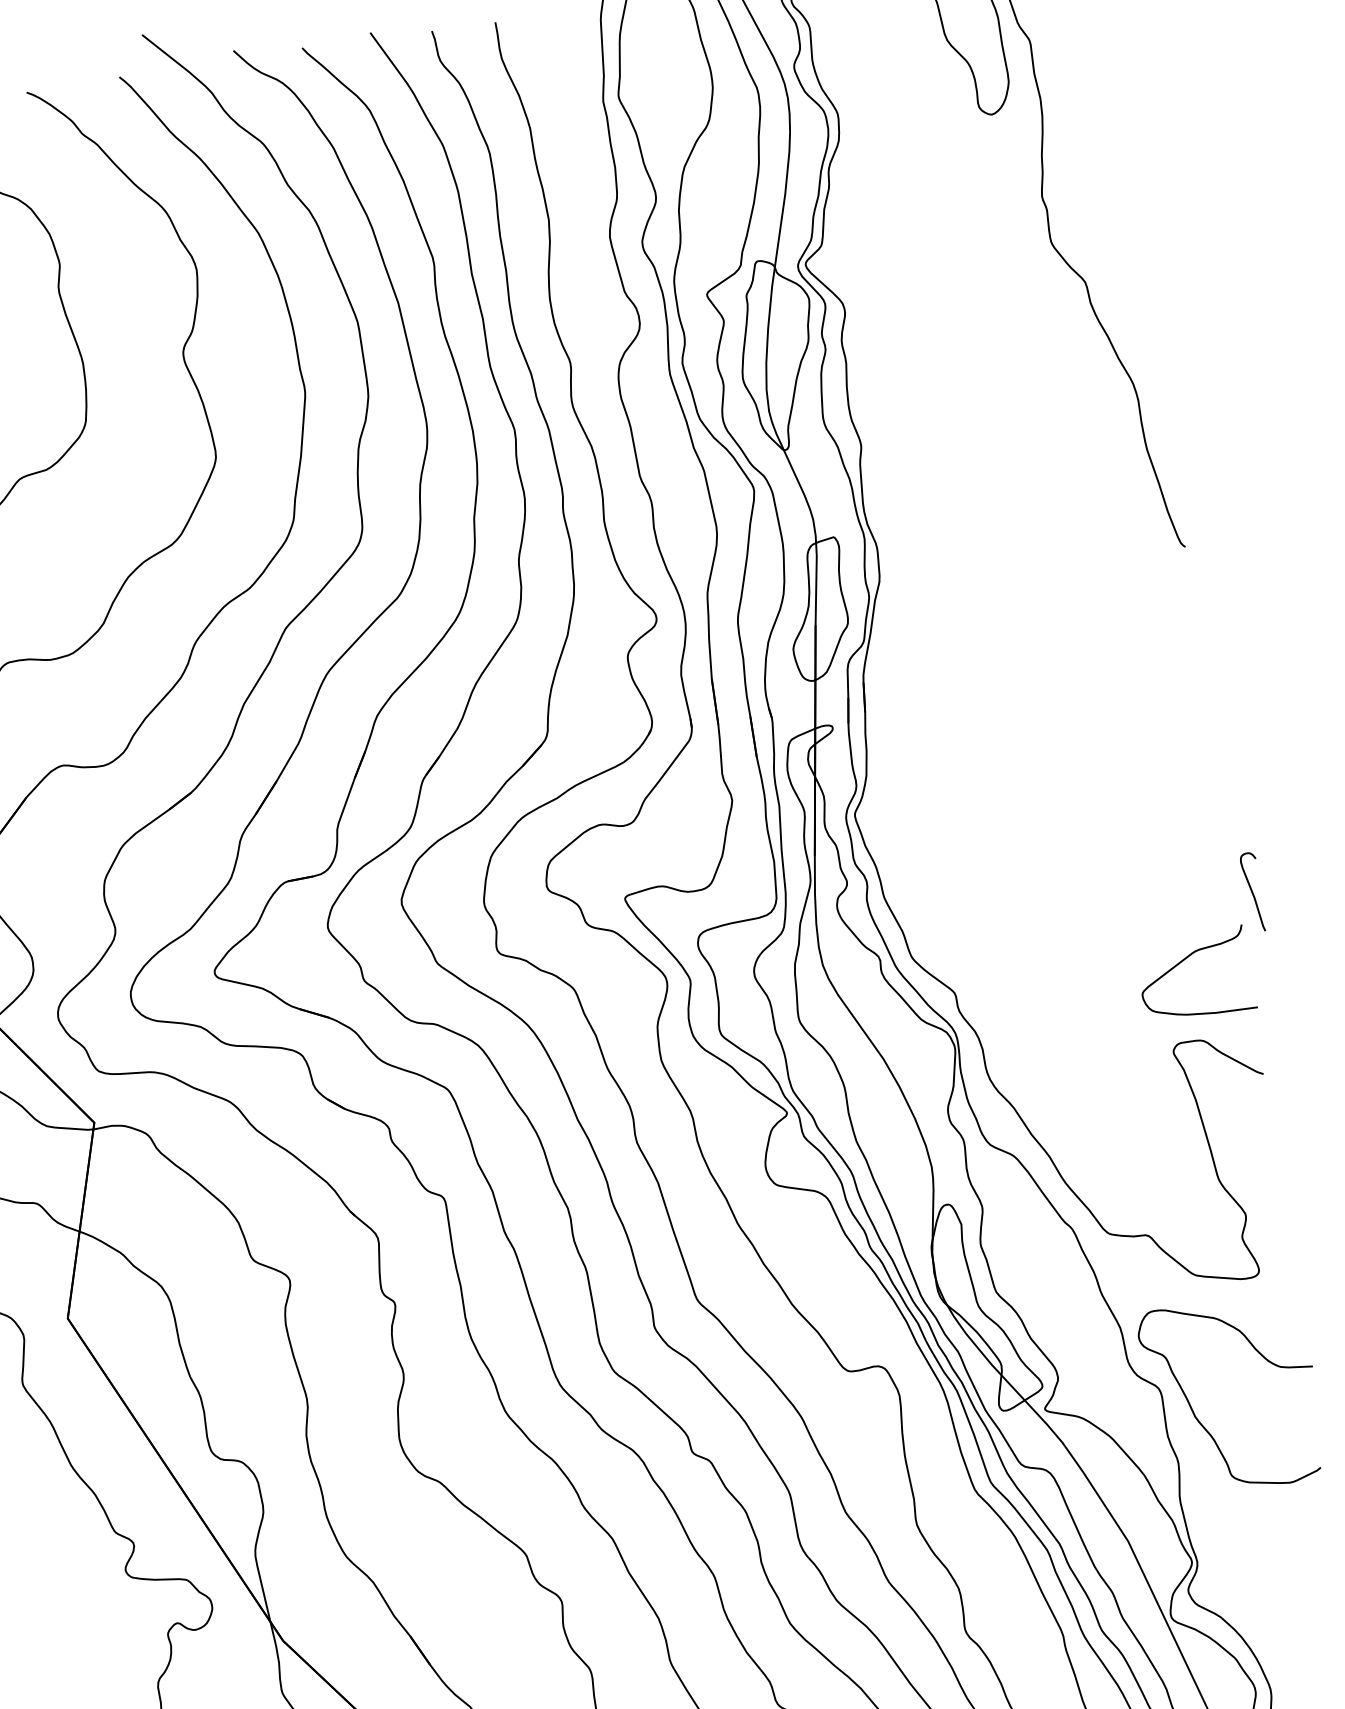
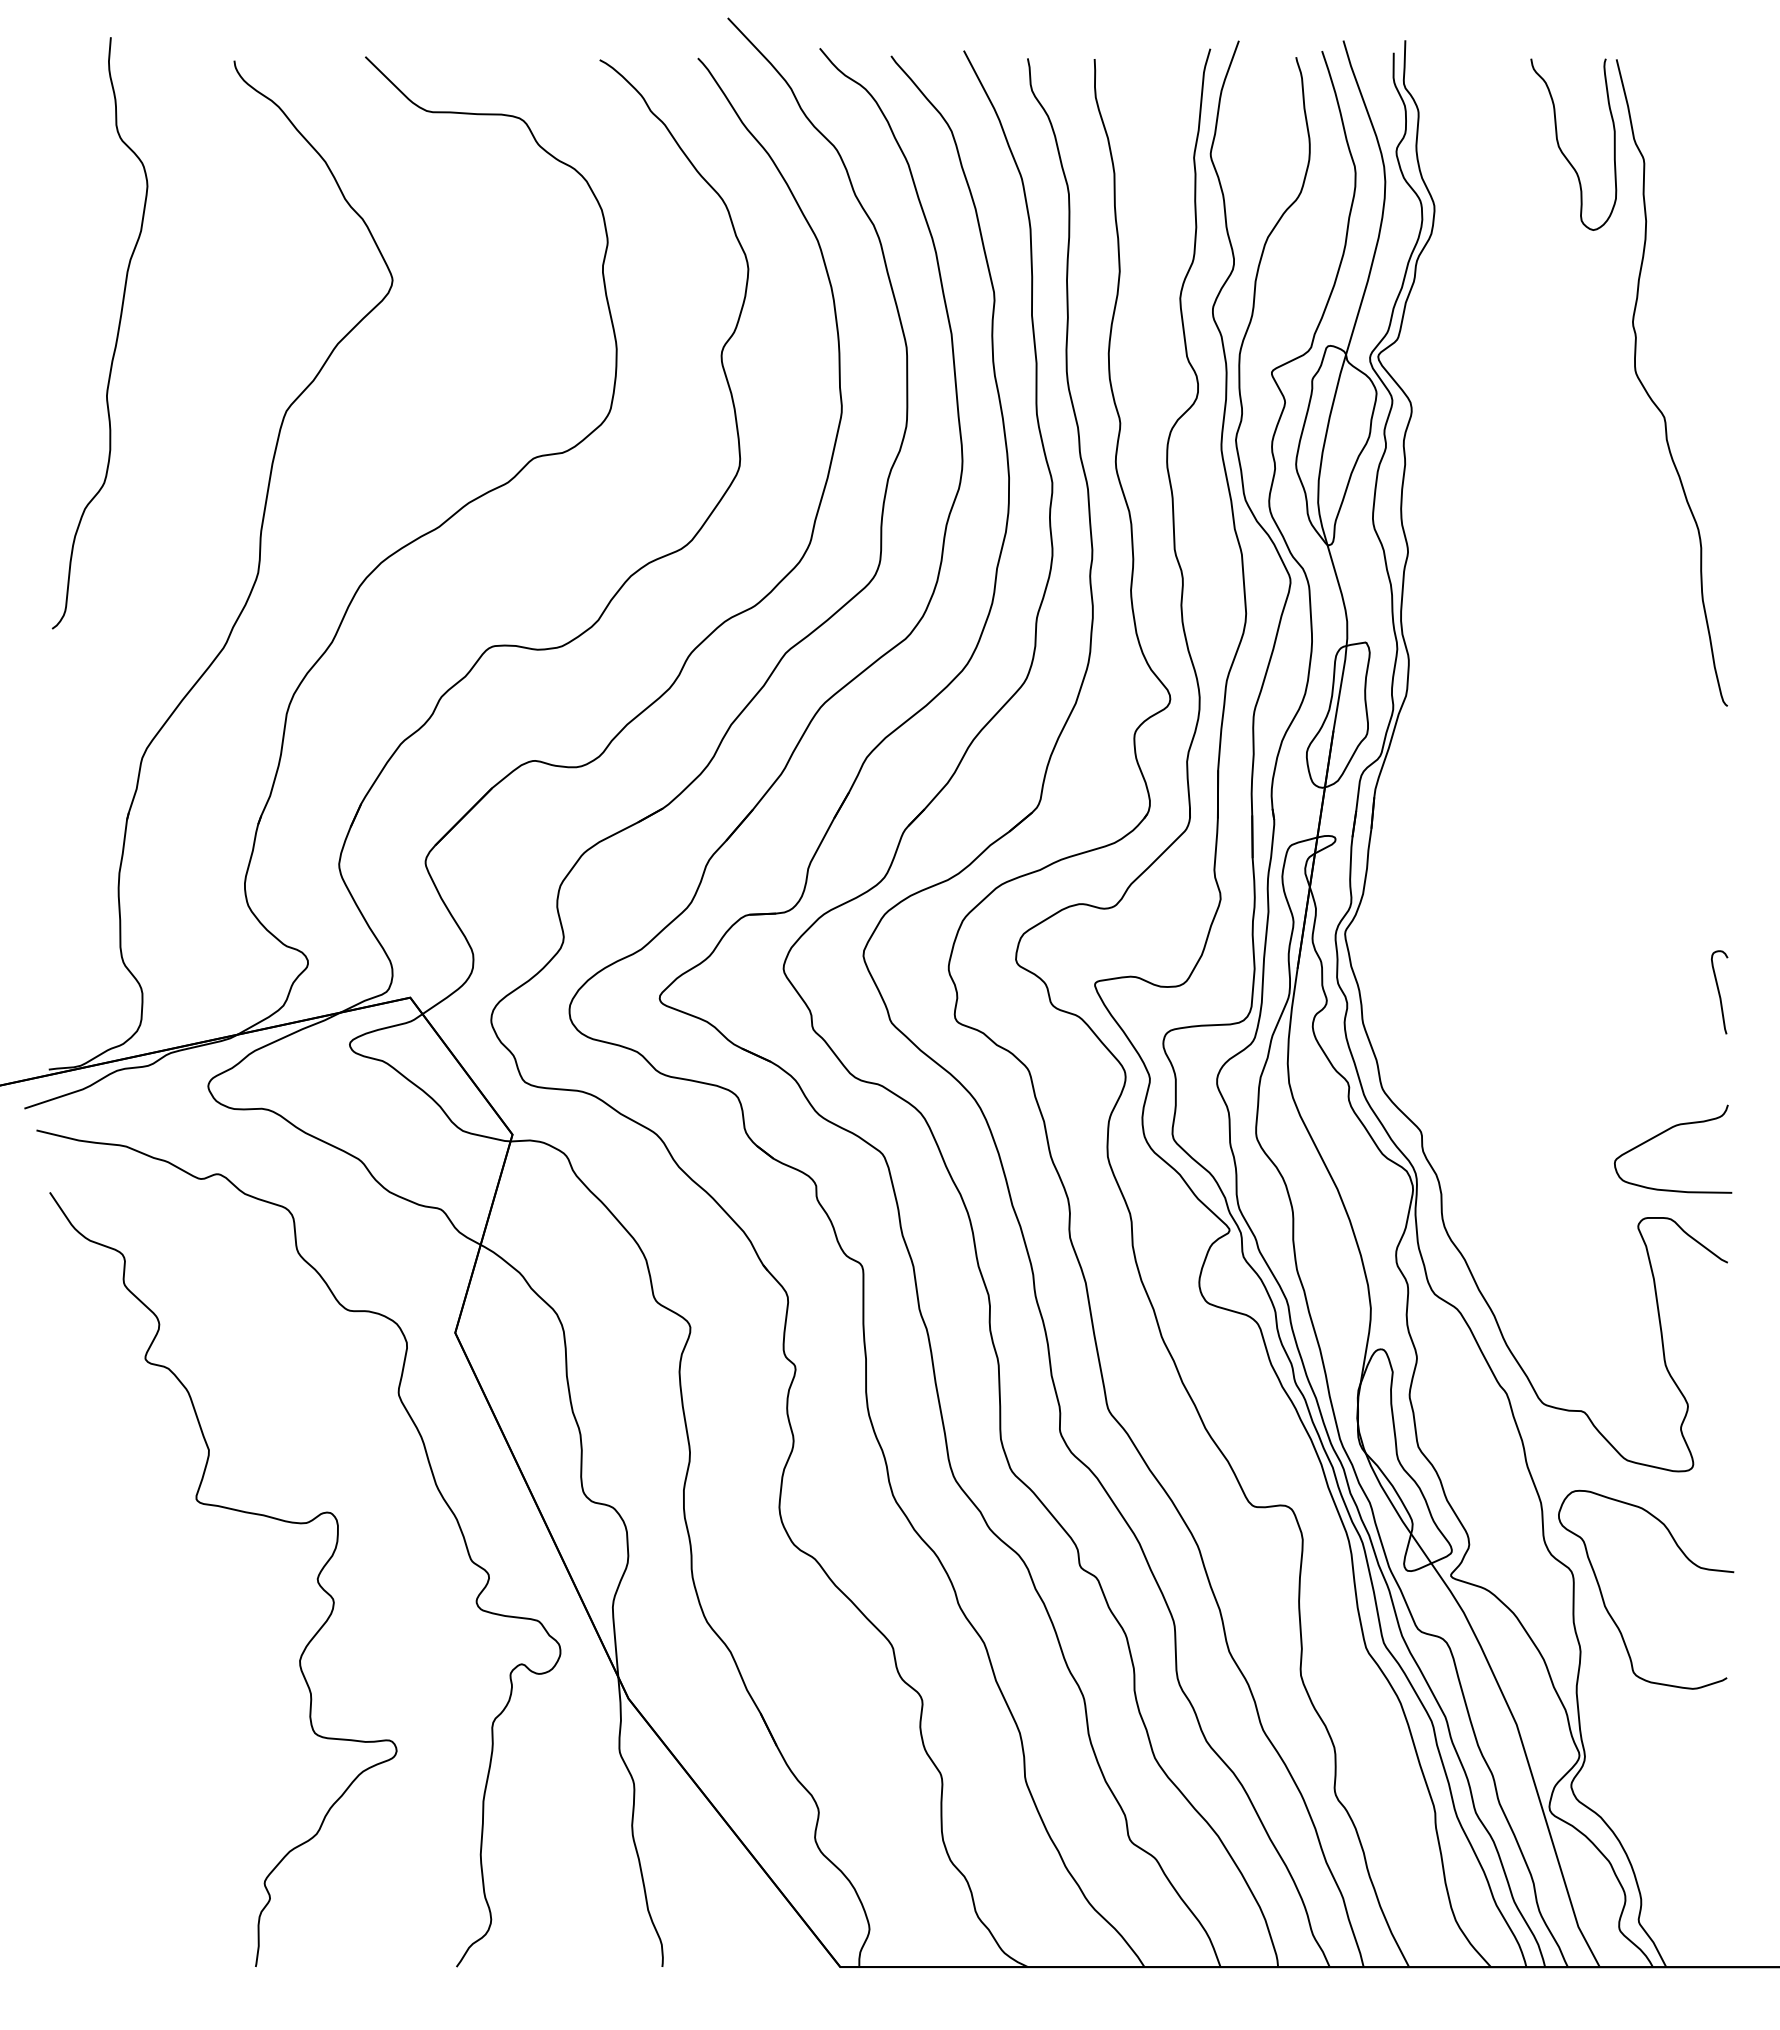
curve: (1252, 892) -> (1719, 992), moved

